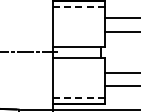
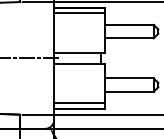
line: (78, 6) -> (79, 13), dashed -> solid
line: (78, 98) -> (79, 103), dashed -> solid

